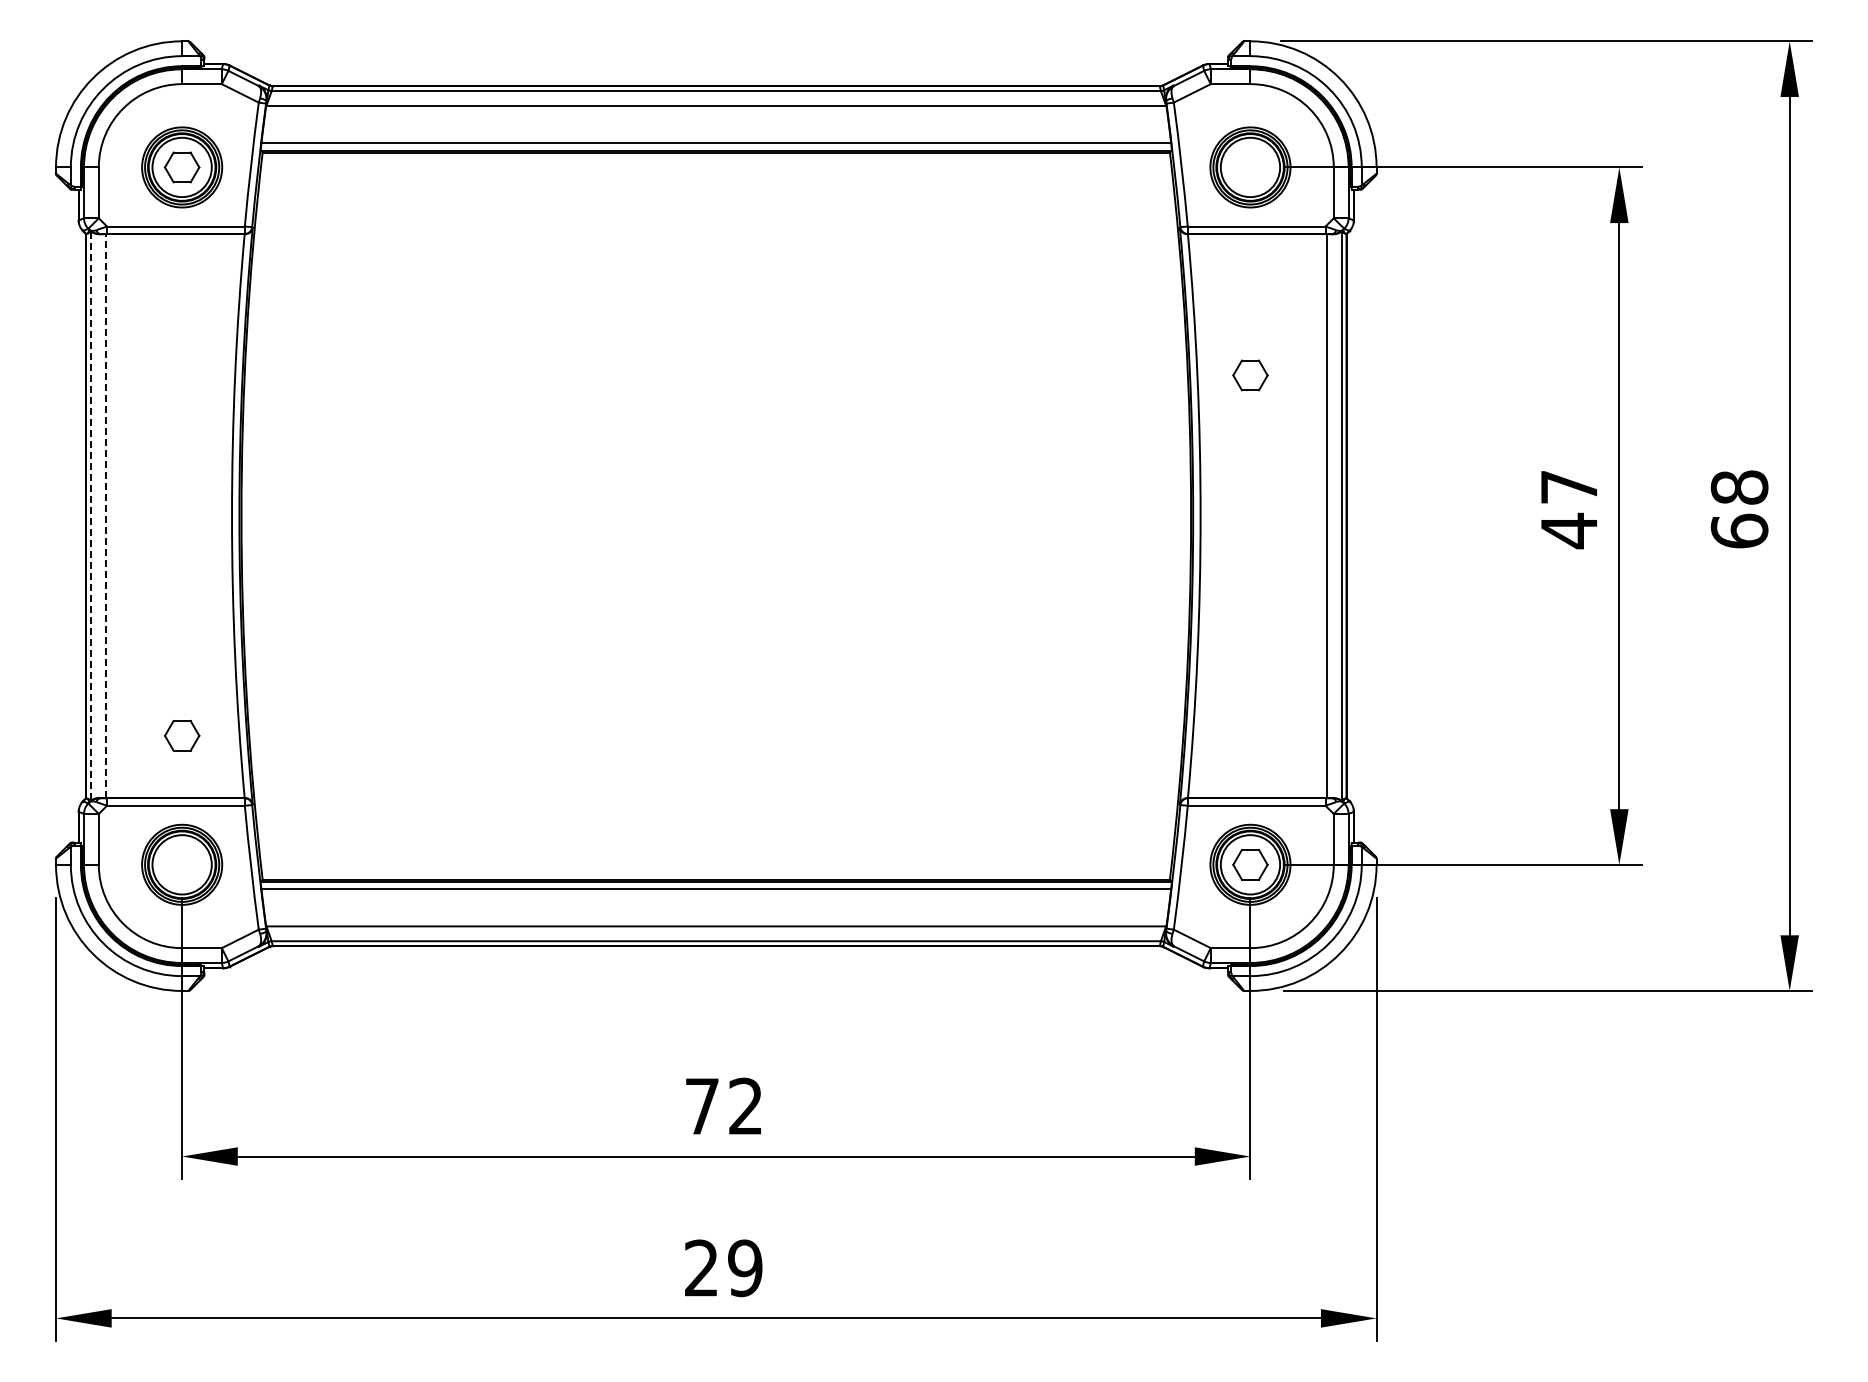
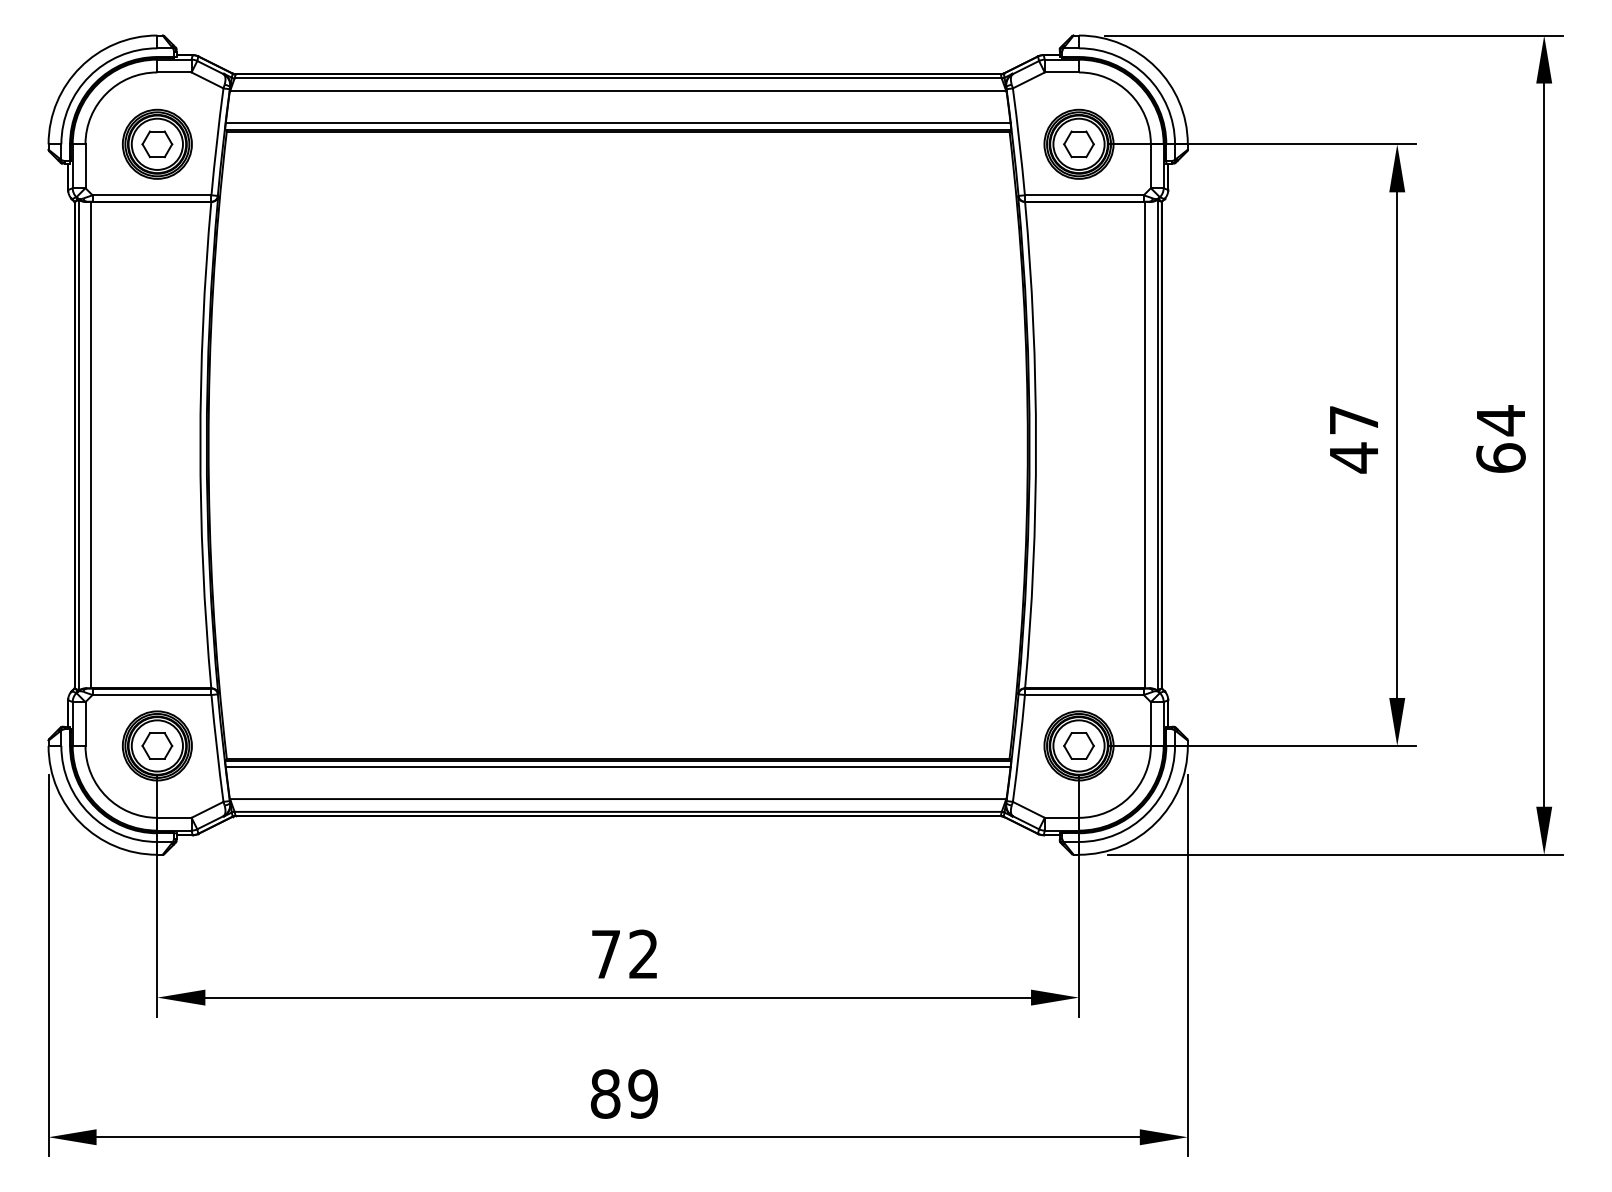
part: (1250, 375) -> (1079, 144), moved
text: (1739, 487) -> (1500, 420), 68 -> 64
line: (90, 516) -> (78, 445), dashed -> solid
line: (105, 516) -> (91, 445), dashed -> solid
part: (181, 735) -> (156, 745), moved
text: (701, 1268) -> (605, 1094), 29 -> 89

